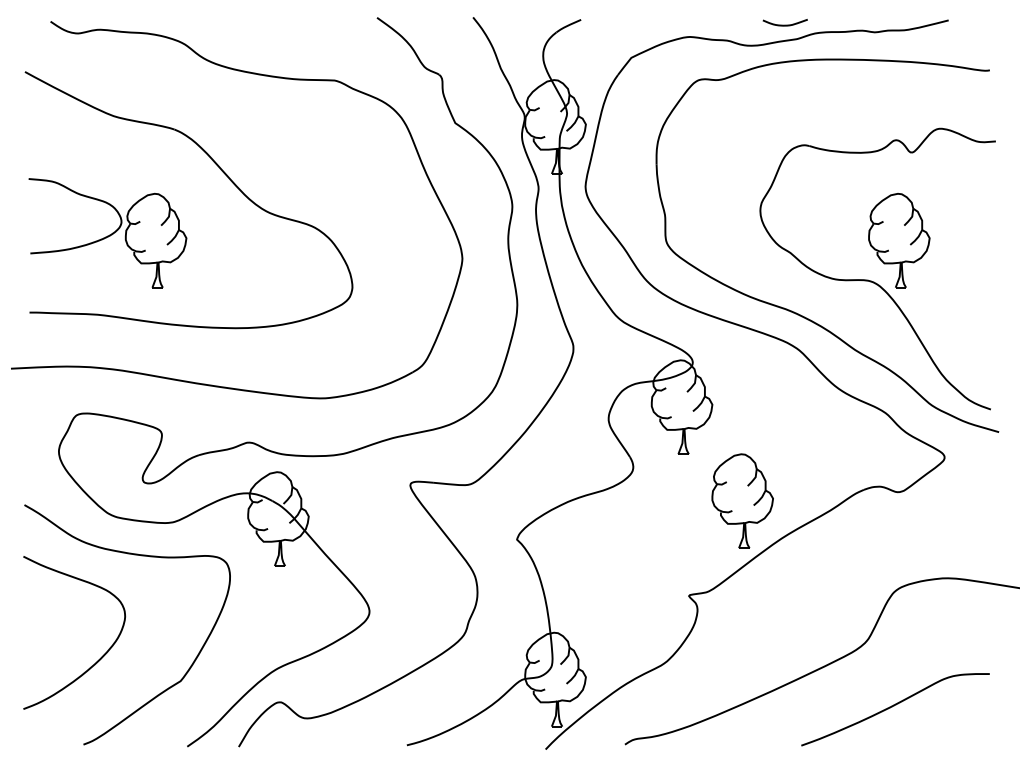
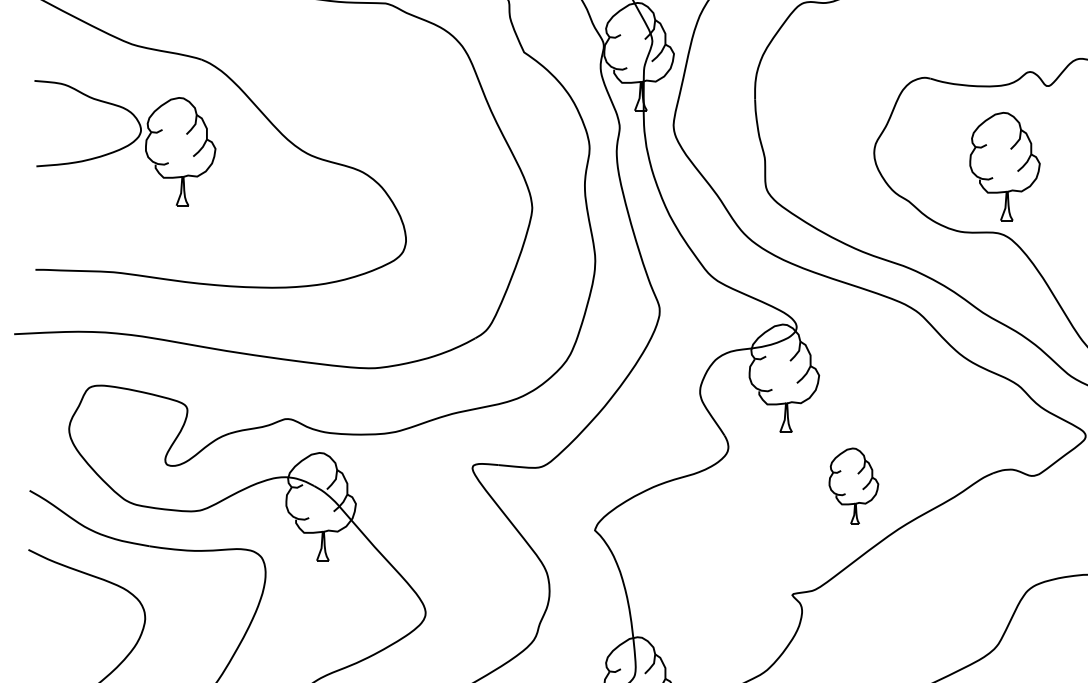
part: (107, 233) -> (124, 143), moved
part: (899, 240) -> (1005, 166), moved
part: (742, 500) -> (853, 485), size x0.7

